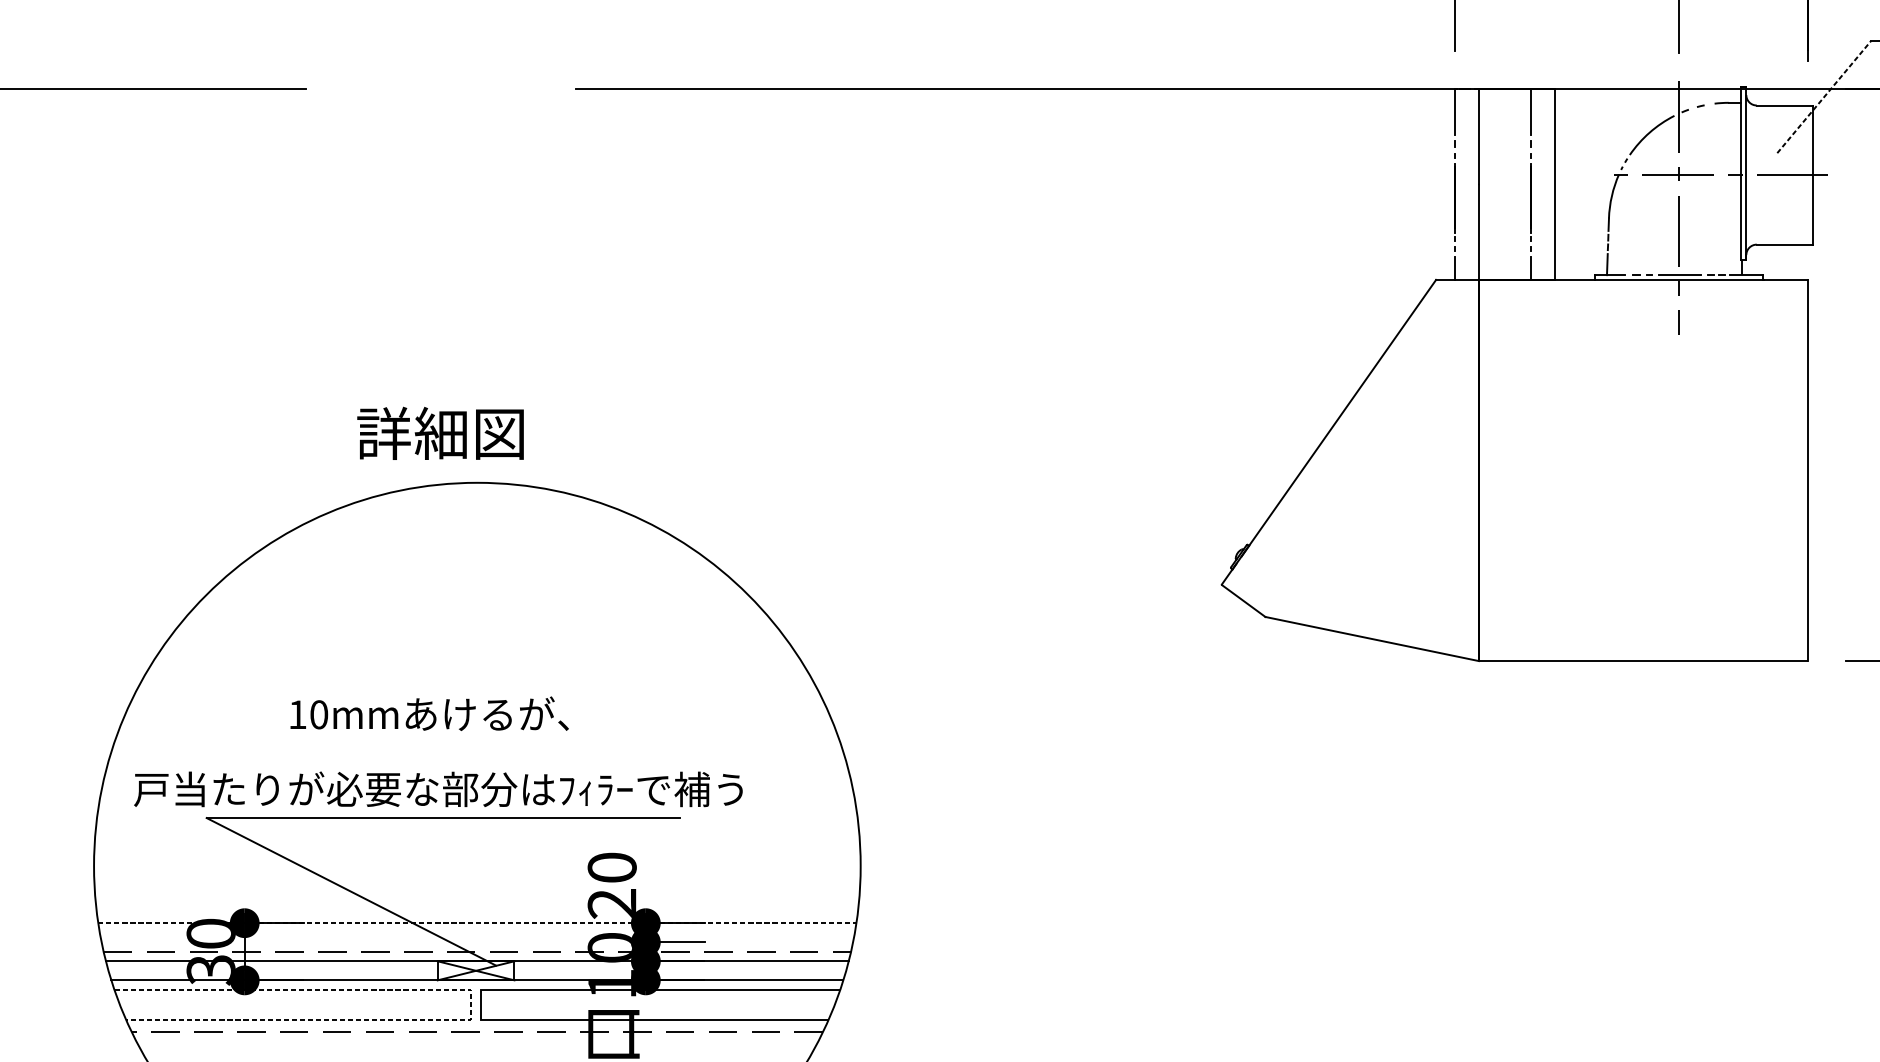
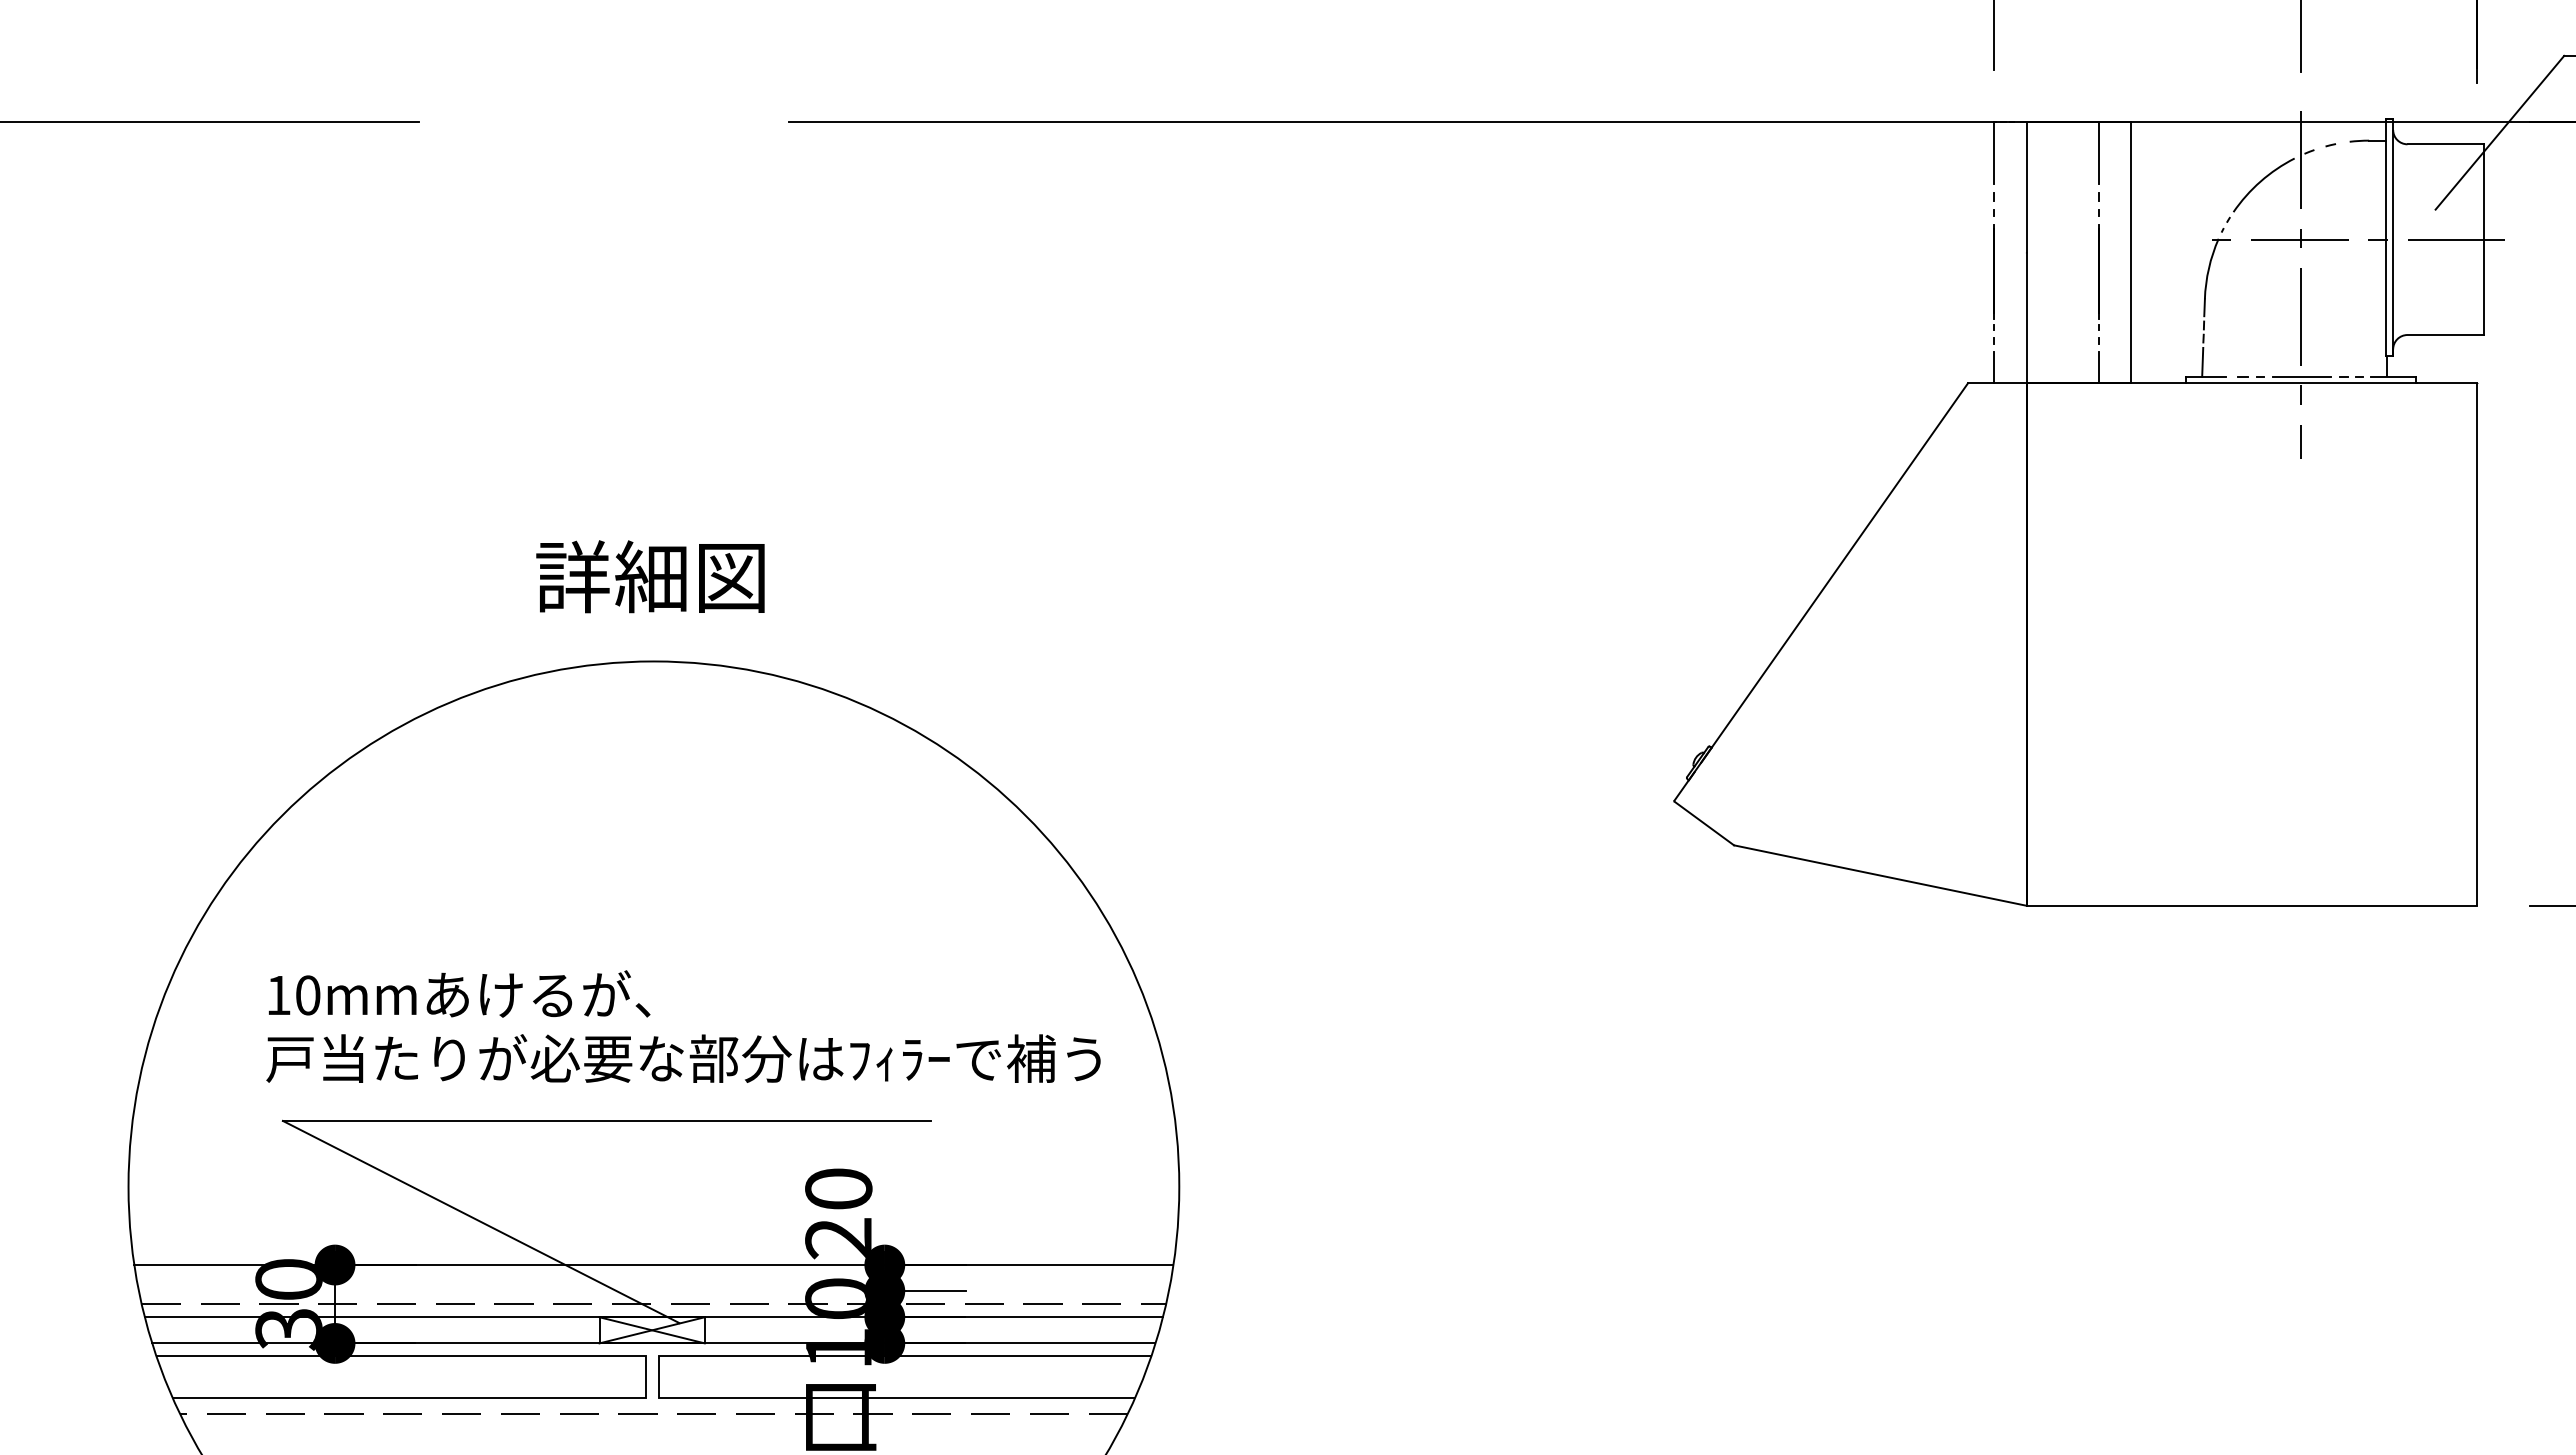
line: (1824, 96) -> (2500, 132), dashed -> solid
text: (440, 433) -> (650, 576), moved
text: (429, 713) -> (459, 993), moved
text: (438, 789) -> (683, 1058), moved
line: (477, 923) -> (653, 1265), dashed -> solid
line: (471, 999) -> (645, 1369), dashed -> solid

